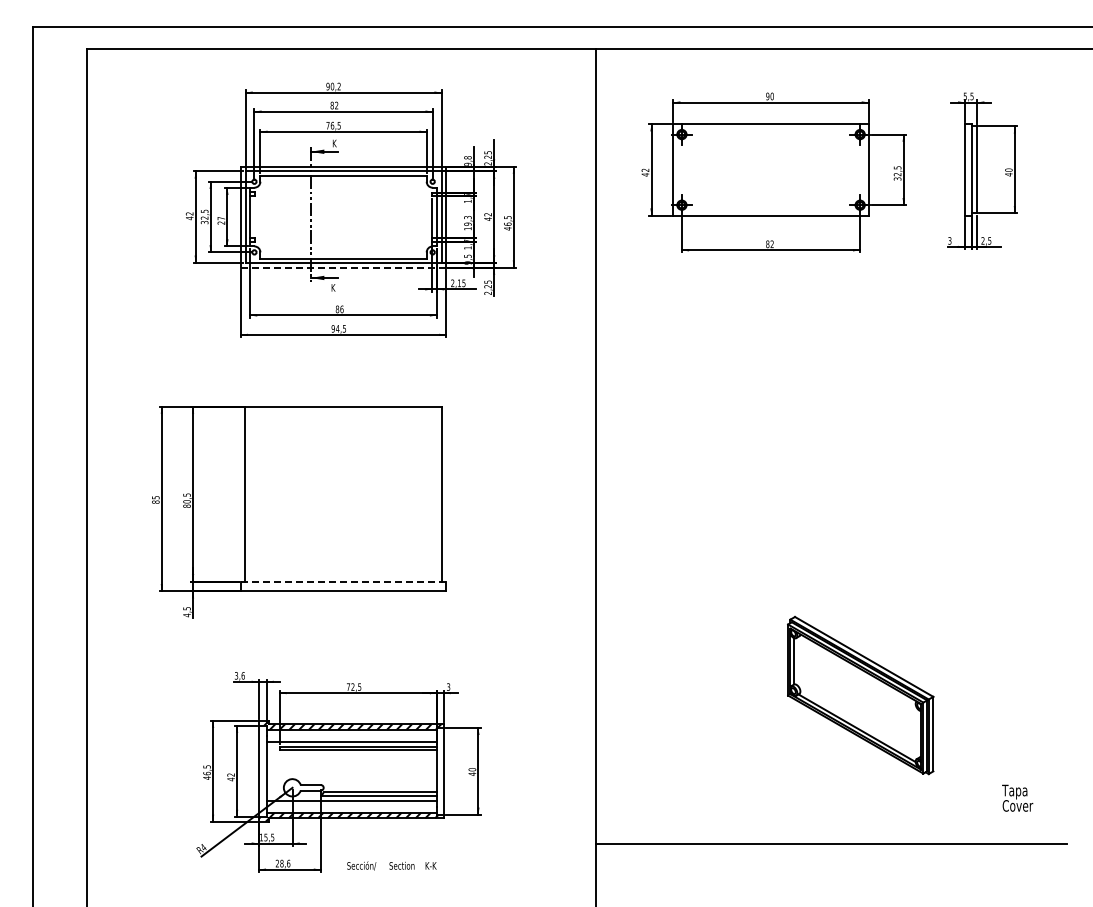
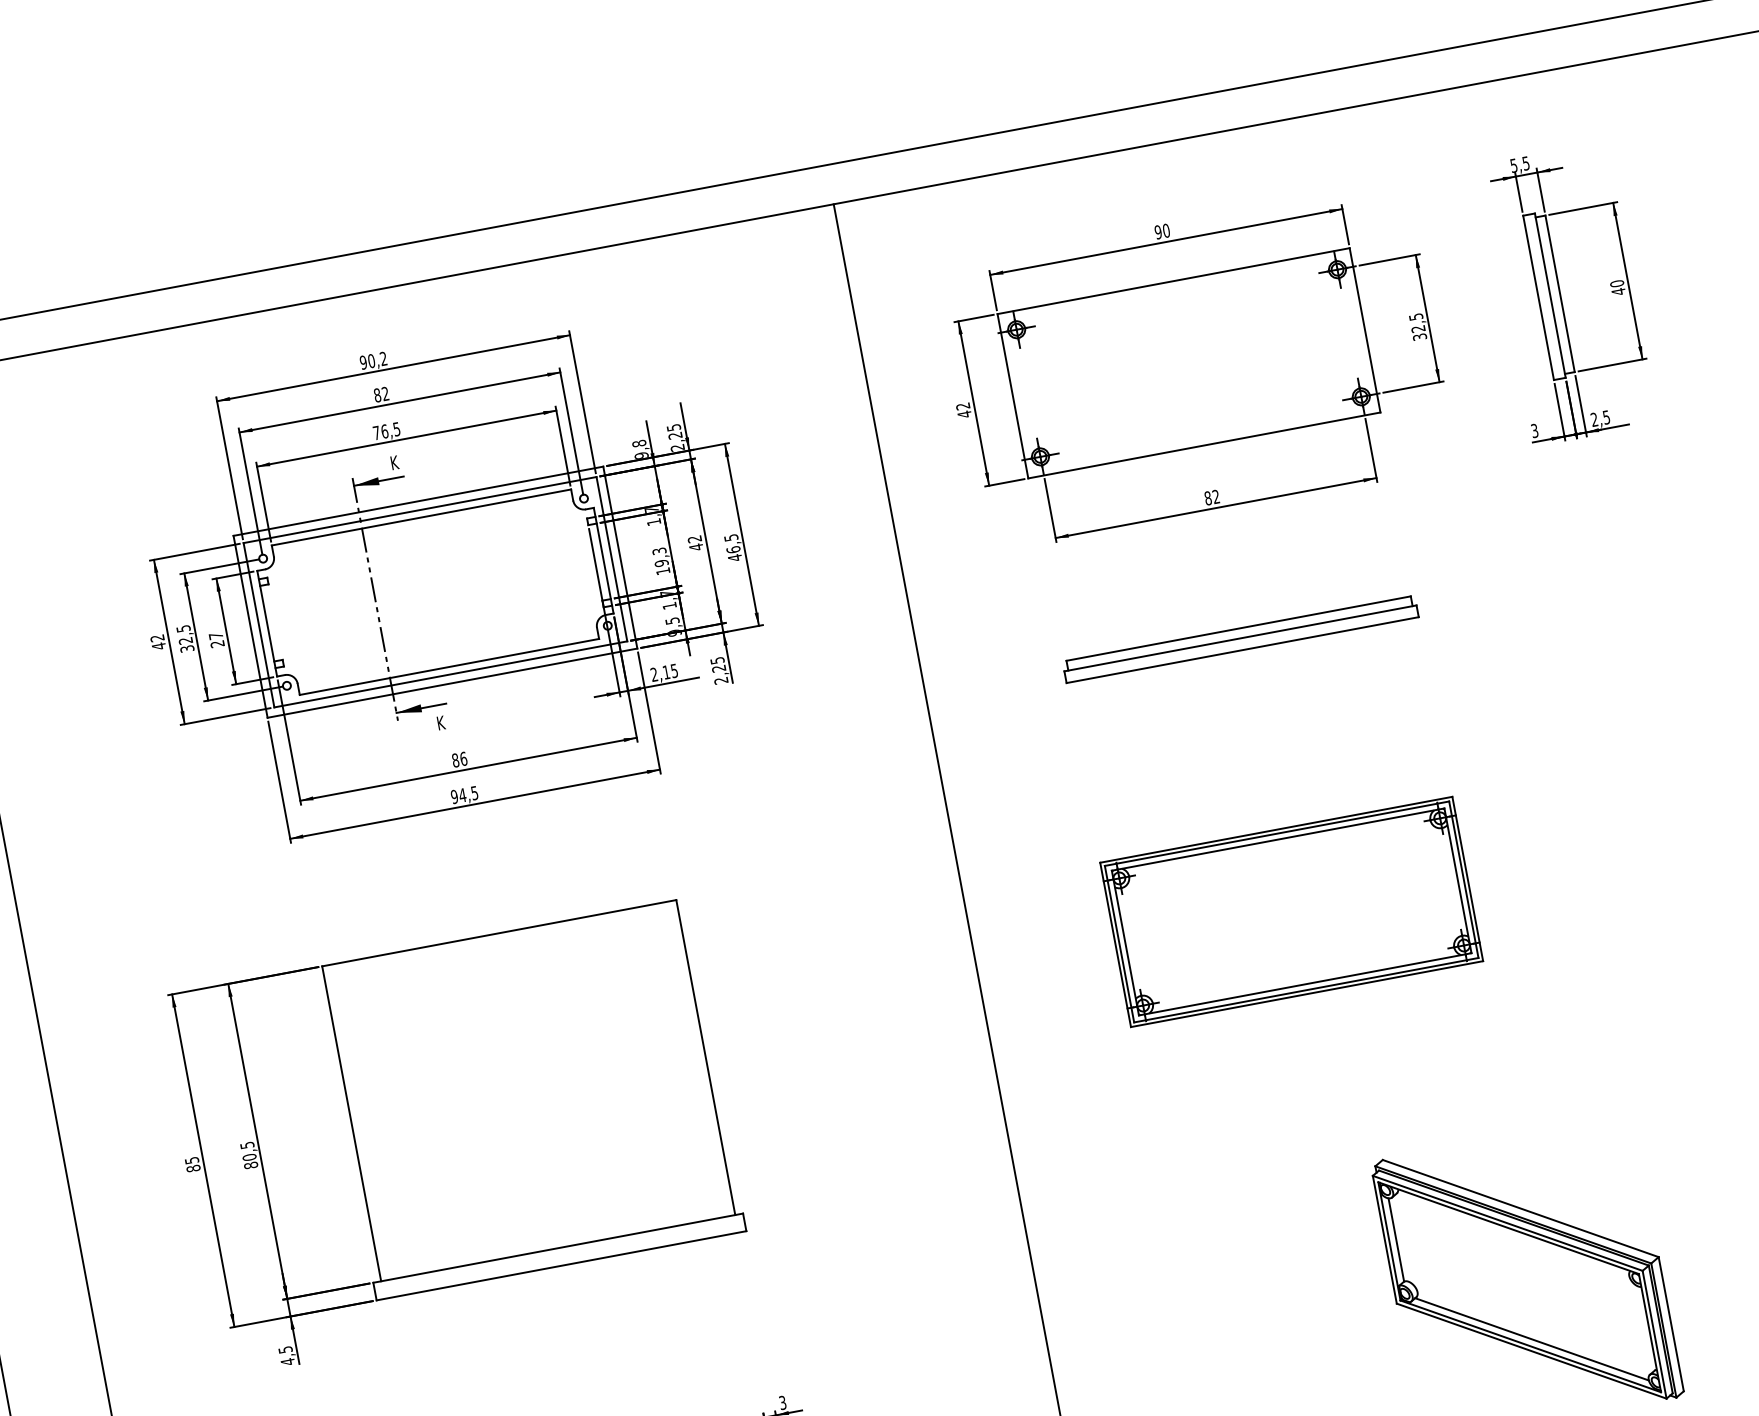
line: (343, 267) -> (452, 683), dashed -> solid
part: (770, 322) -> (1239, 638), added
part: (770, 474) -> (1290, 911), added
line: (343, 581) -> (558, 1248), dashed -> solid

